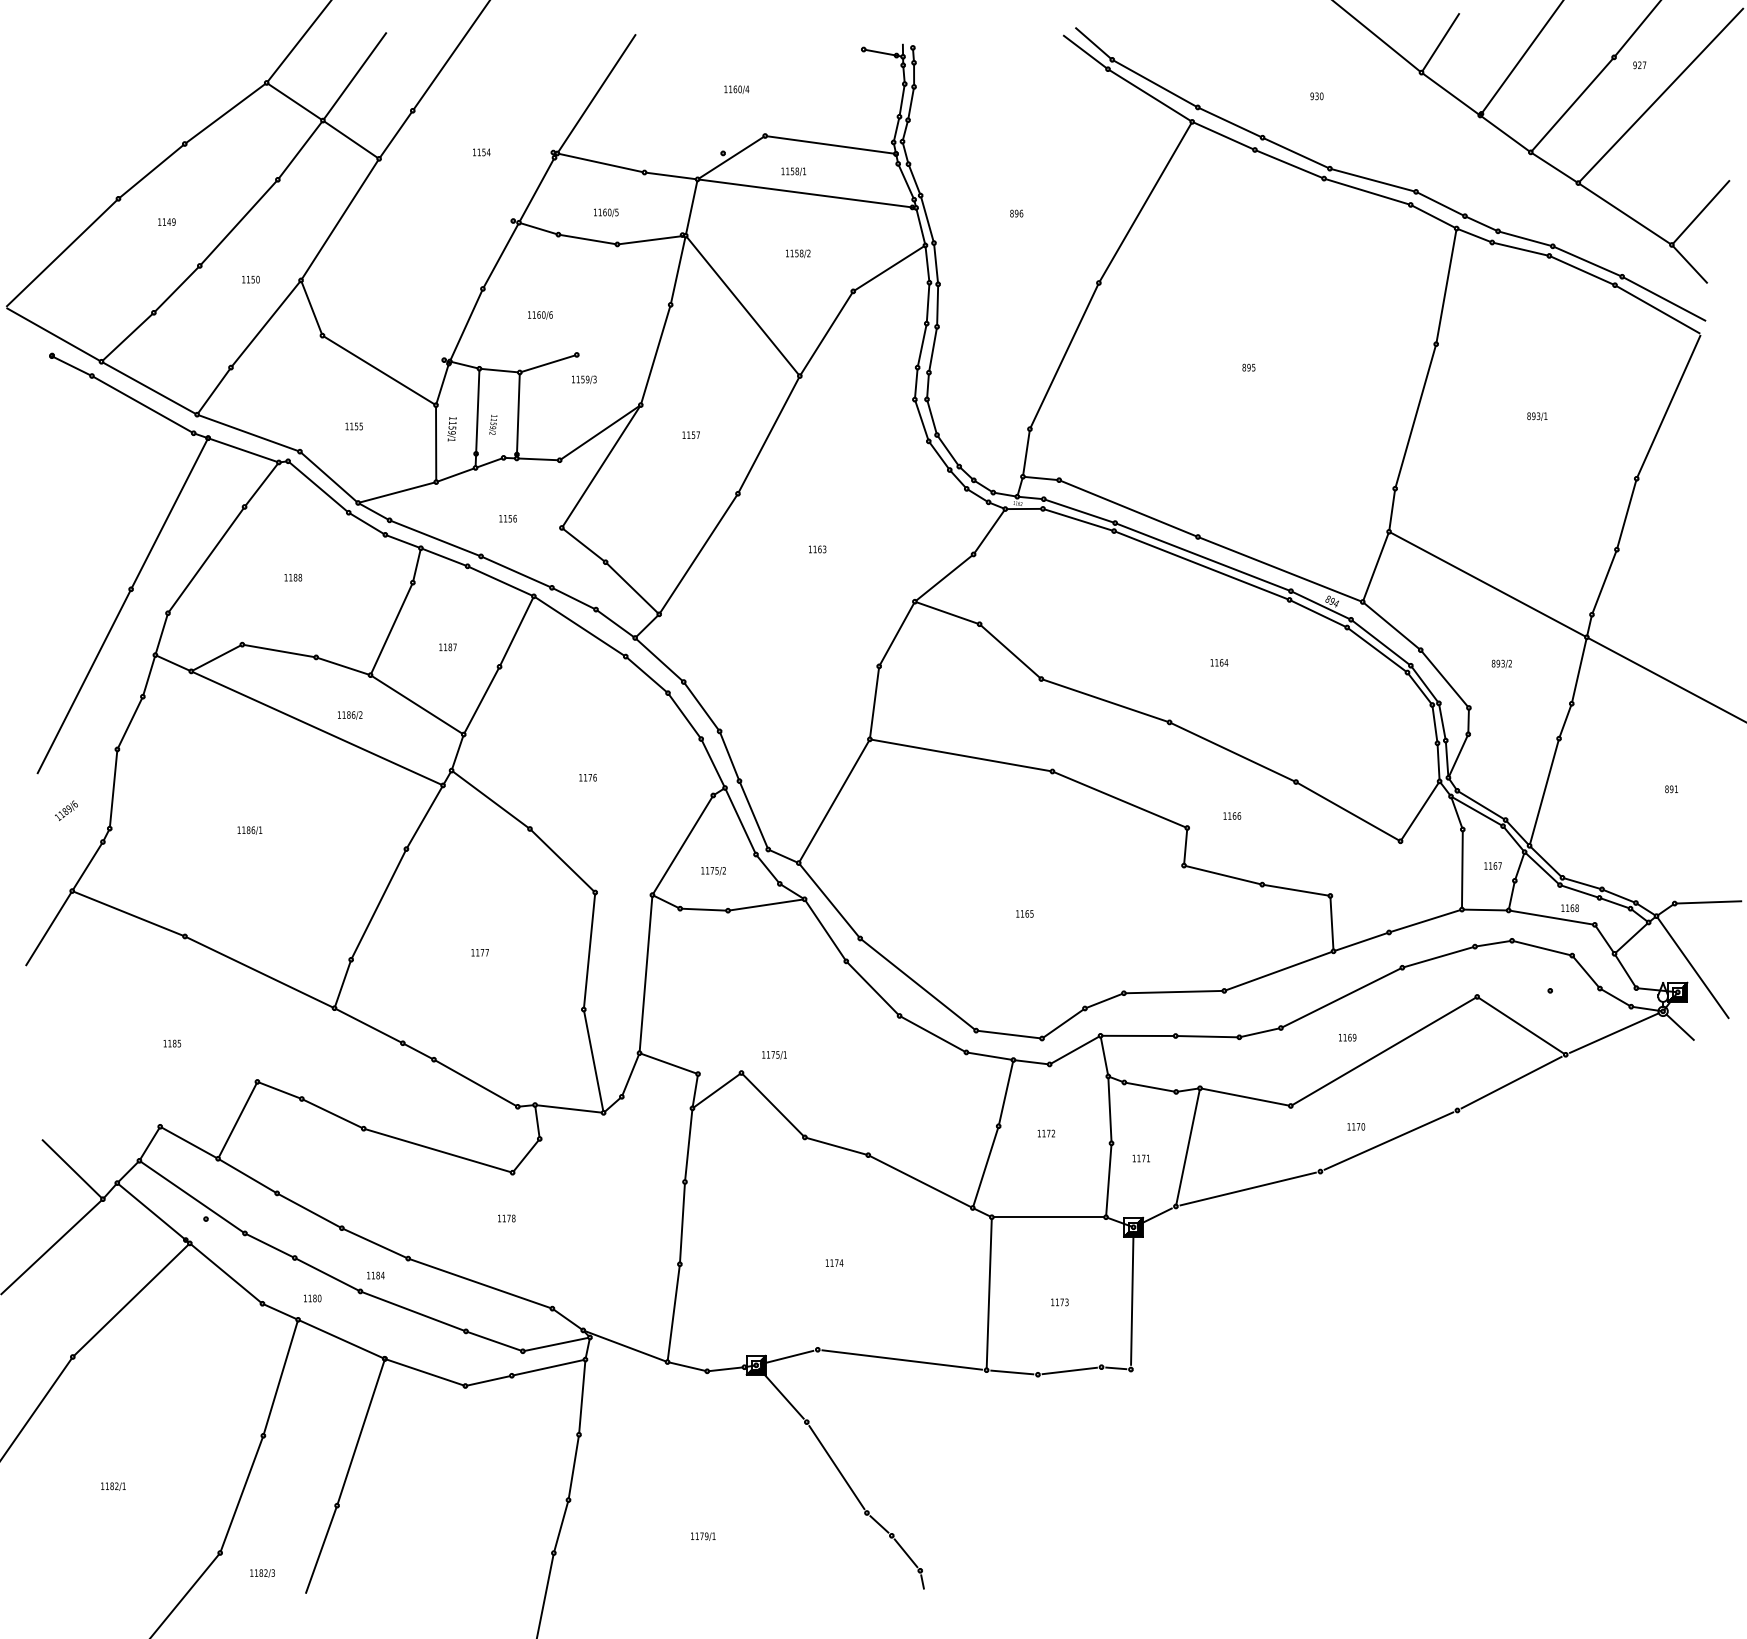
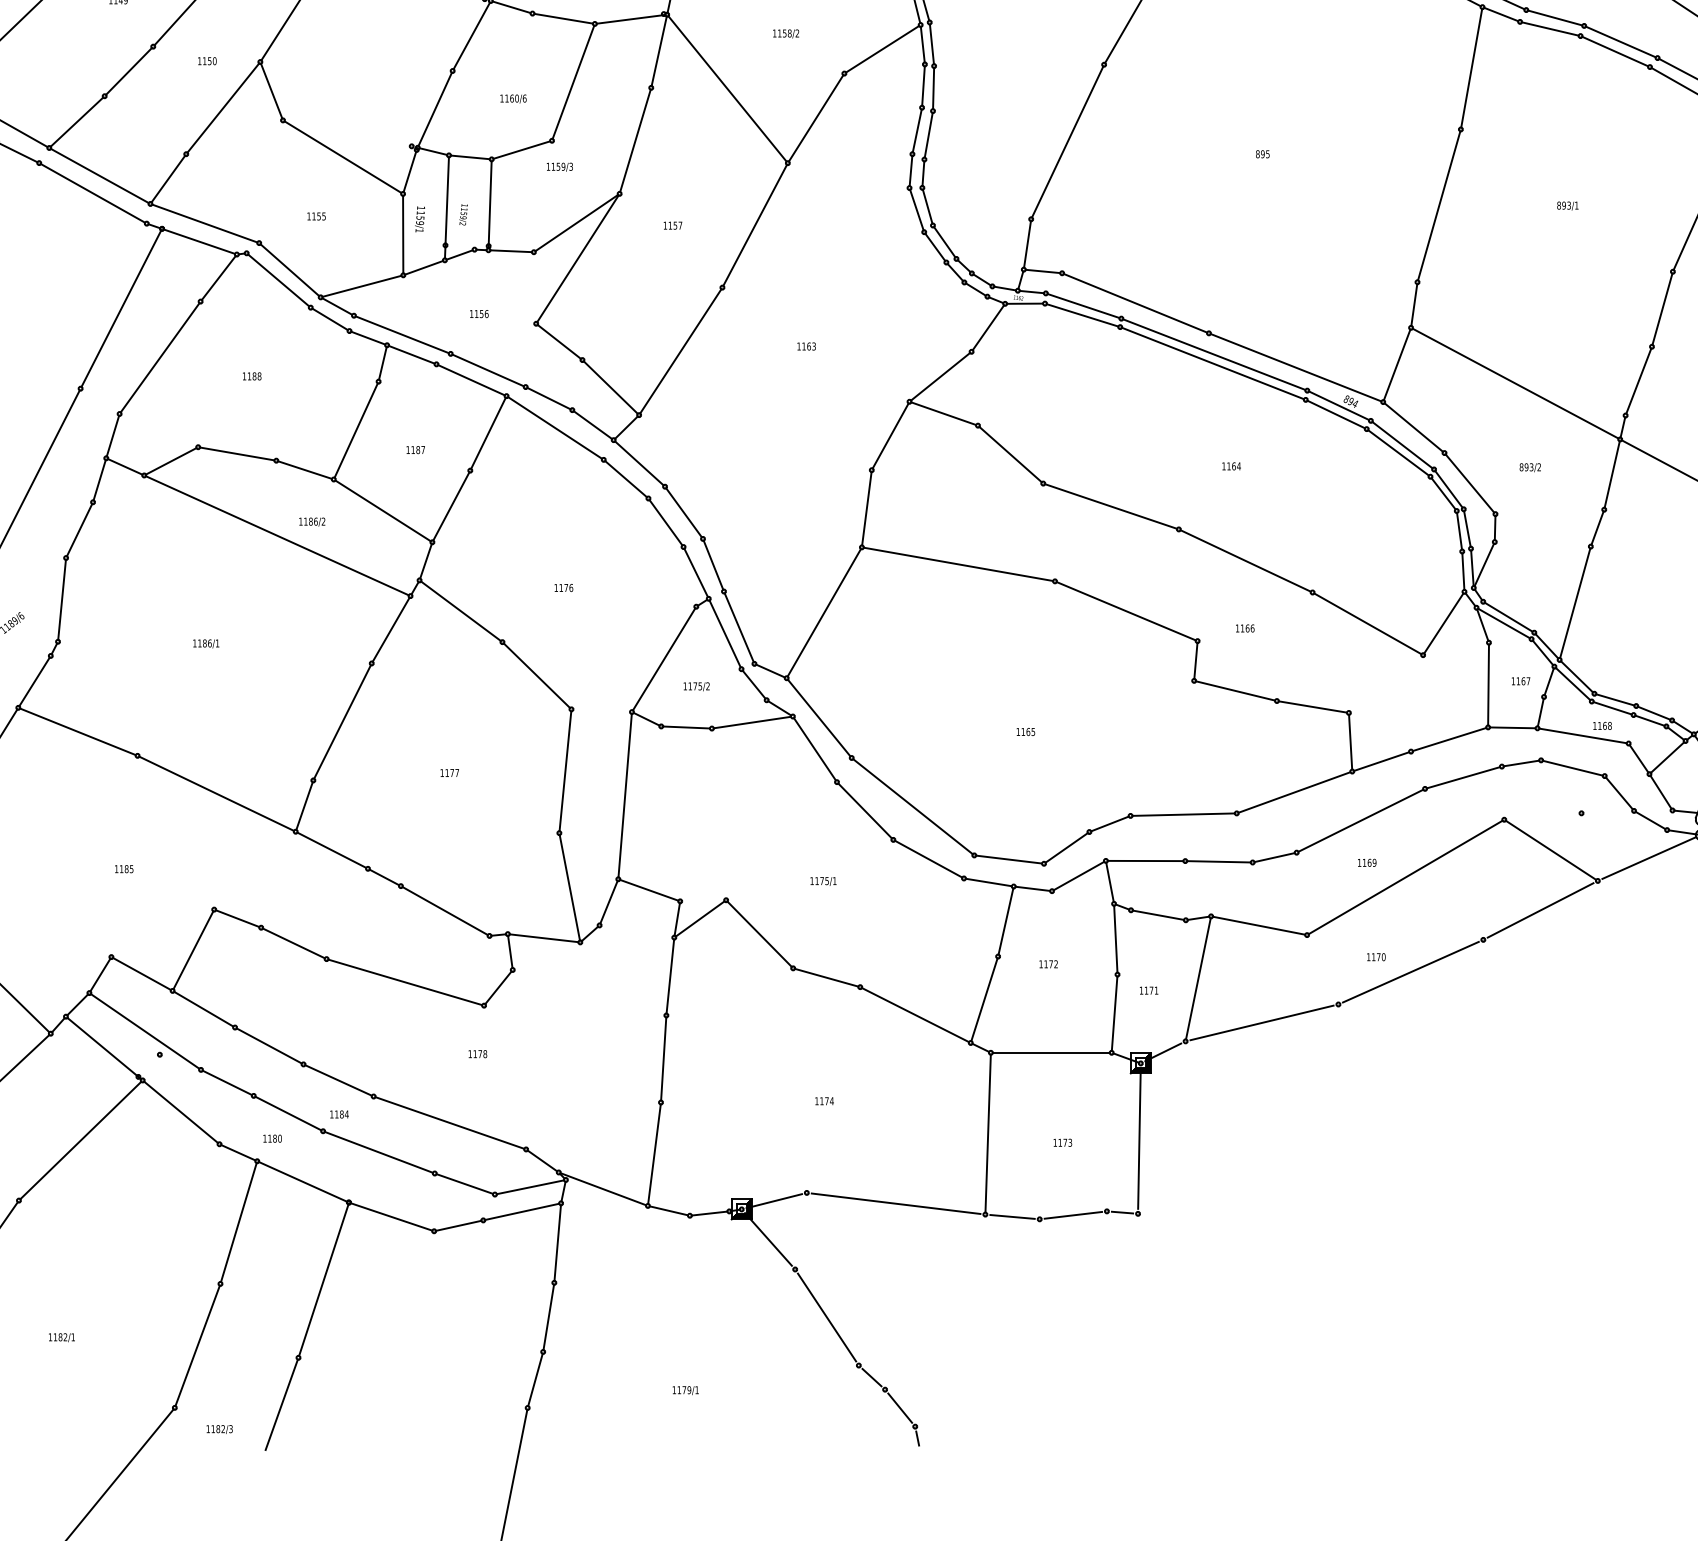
line: (596, 299) -> (572, 82), added
text: (774, 1055) -> (823, 881), moved

